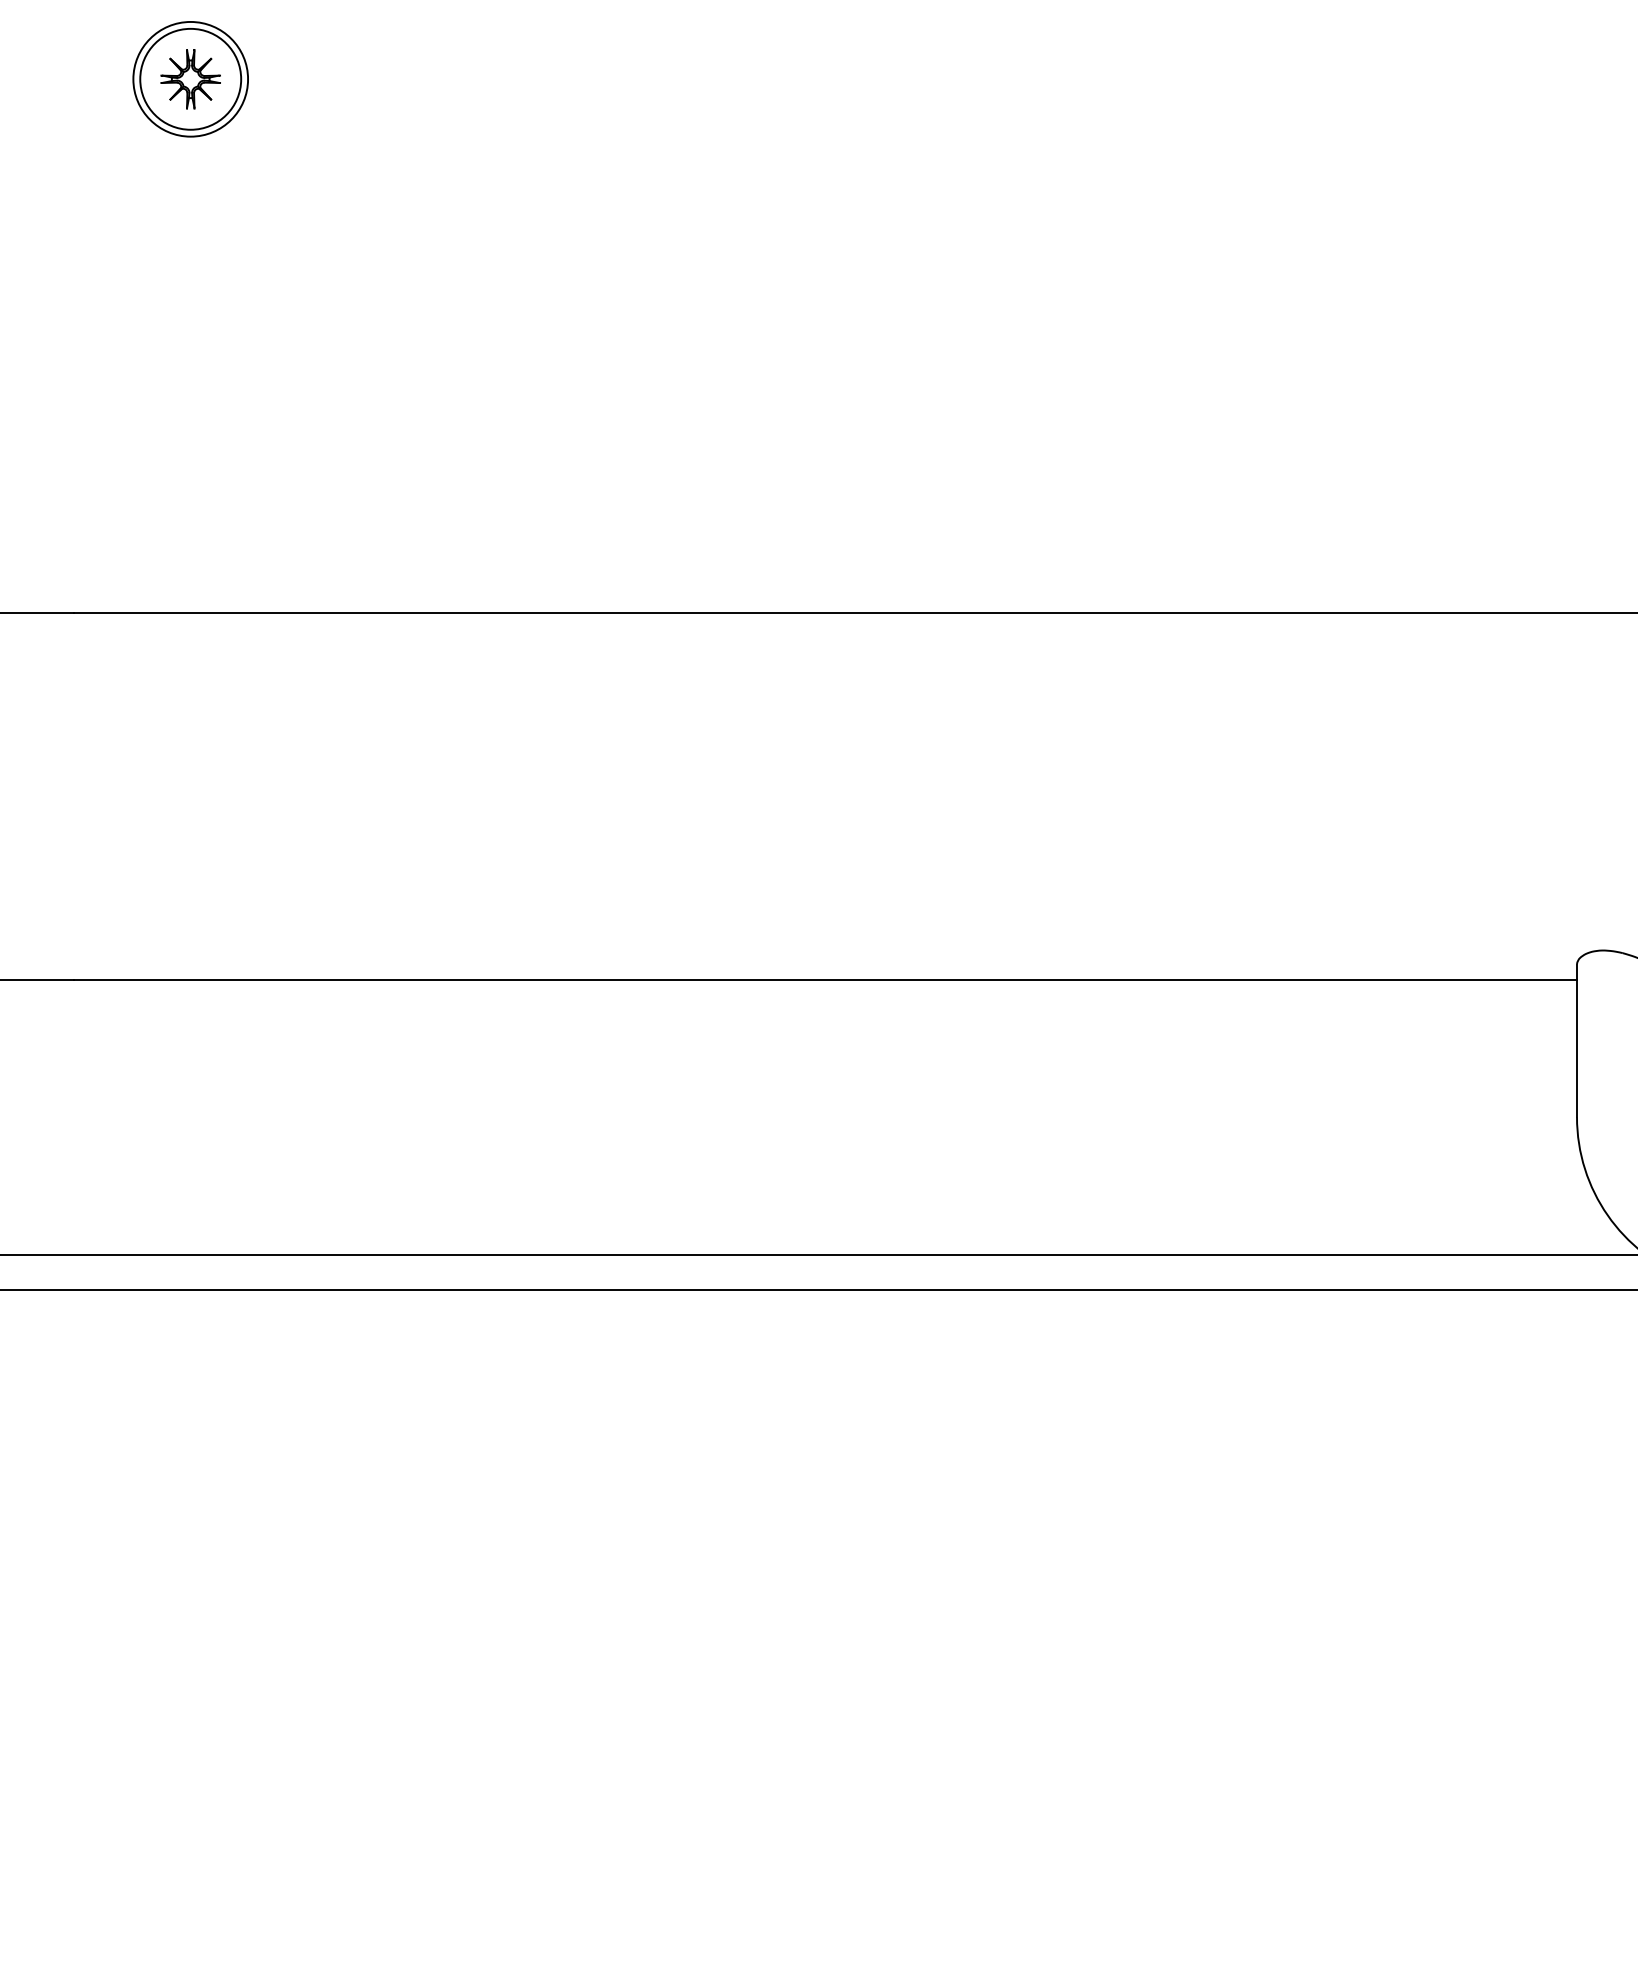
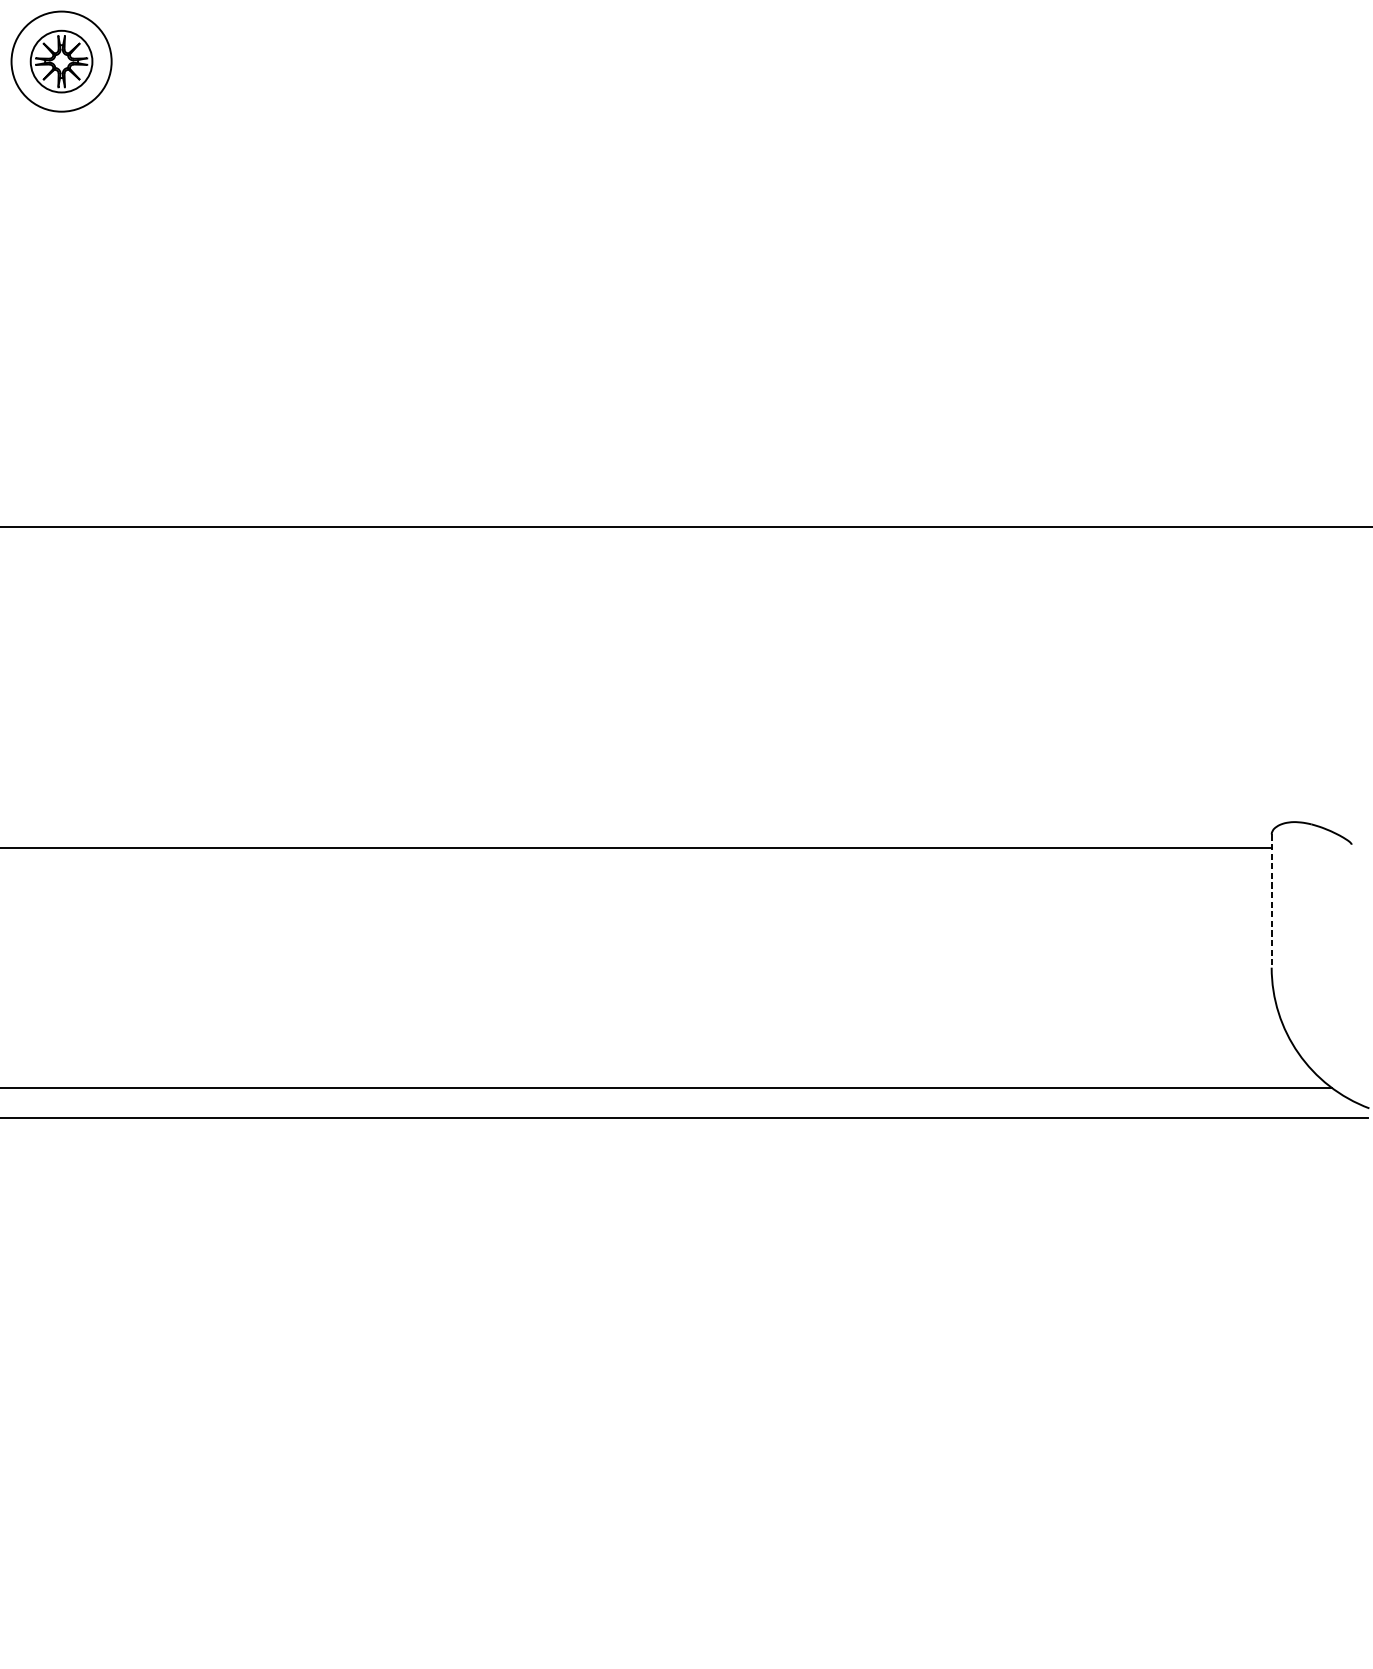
circle: (190, 78) -> (61, 60), size x0.7
line: (1577, 1041) -> (1272, 901), solid -> dashed

